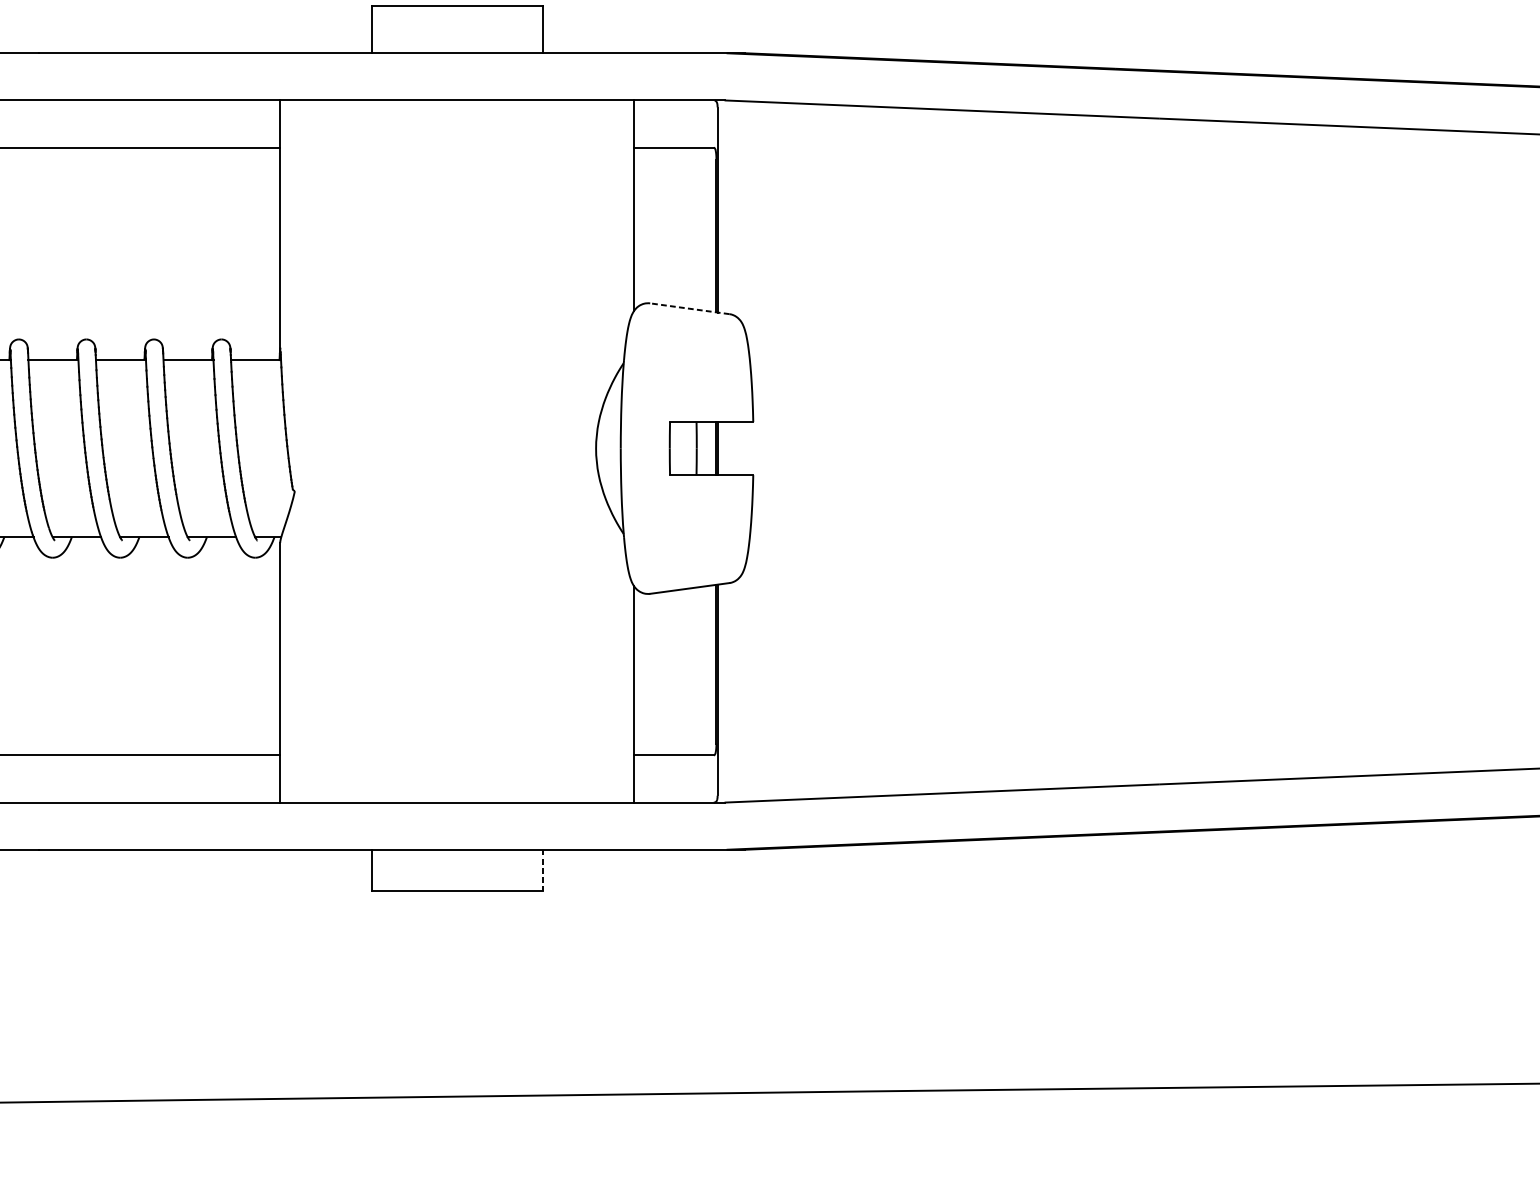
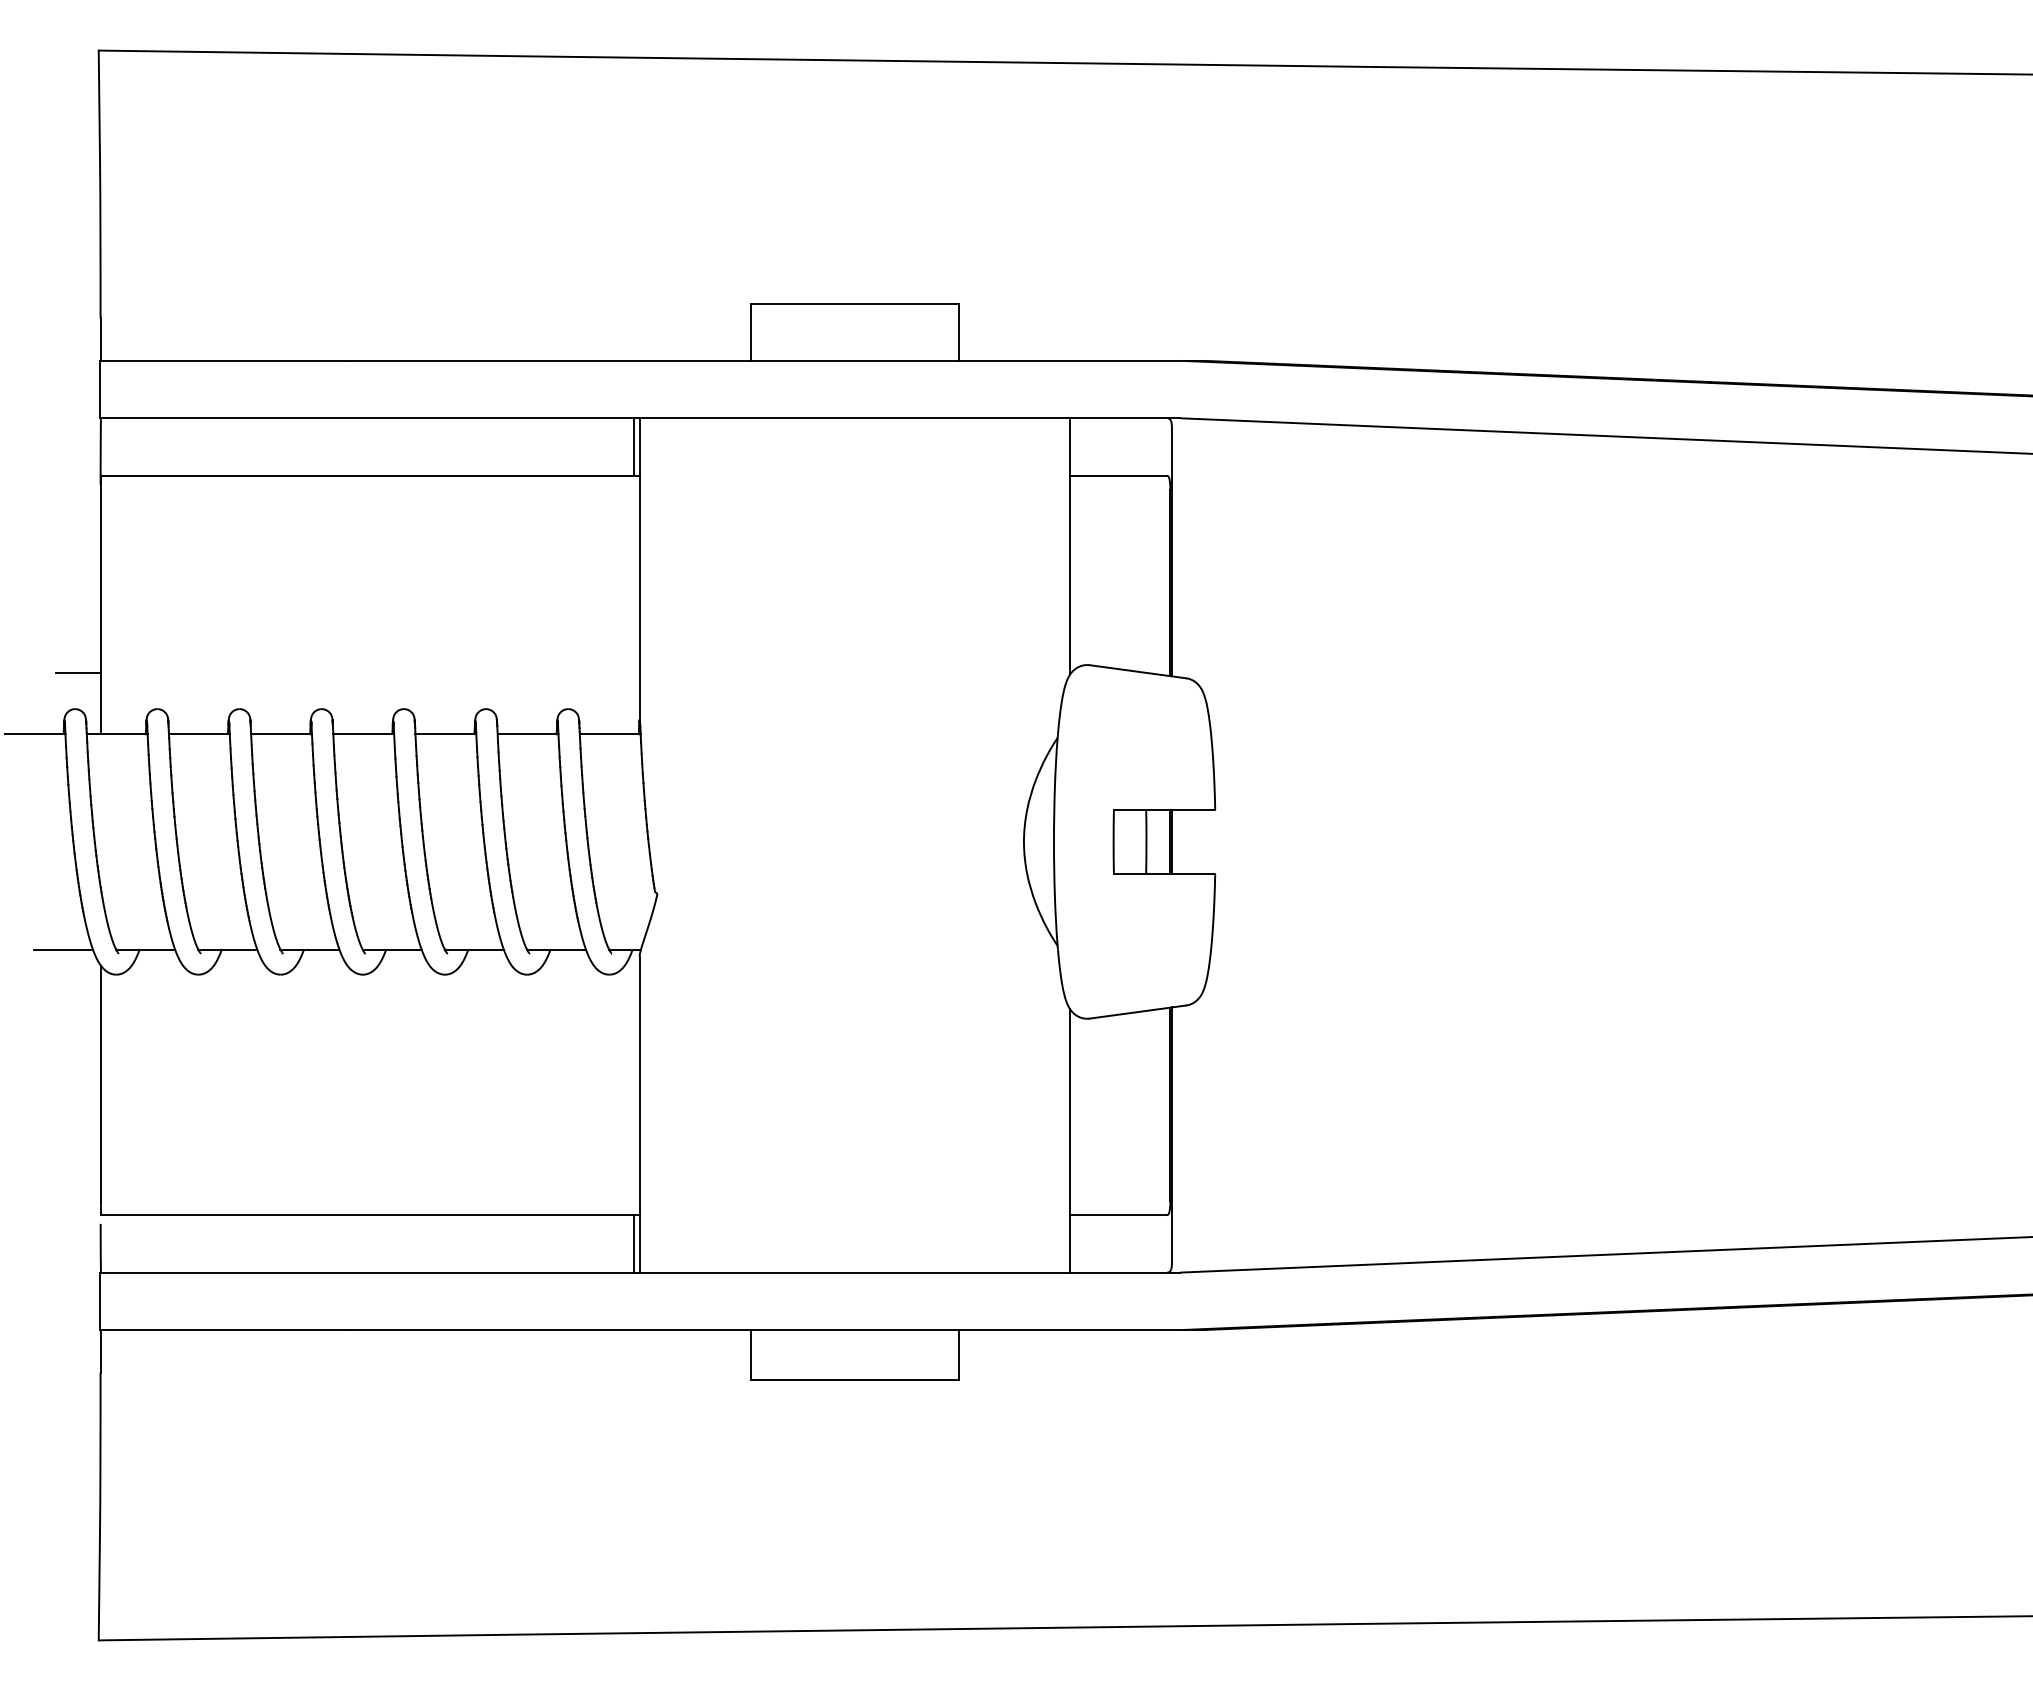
line: (275, 123) -> (634, 446), added
line: (690, 308) -> (1138, 671), dashed -> solid
line: (275, 778) -> (634, 1243), added
line: (543, 870) -> (959, 1355), dashed -> solid

